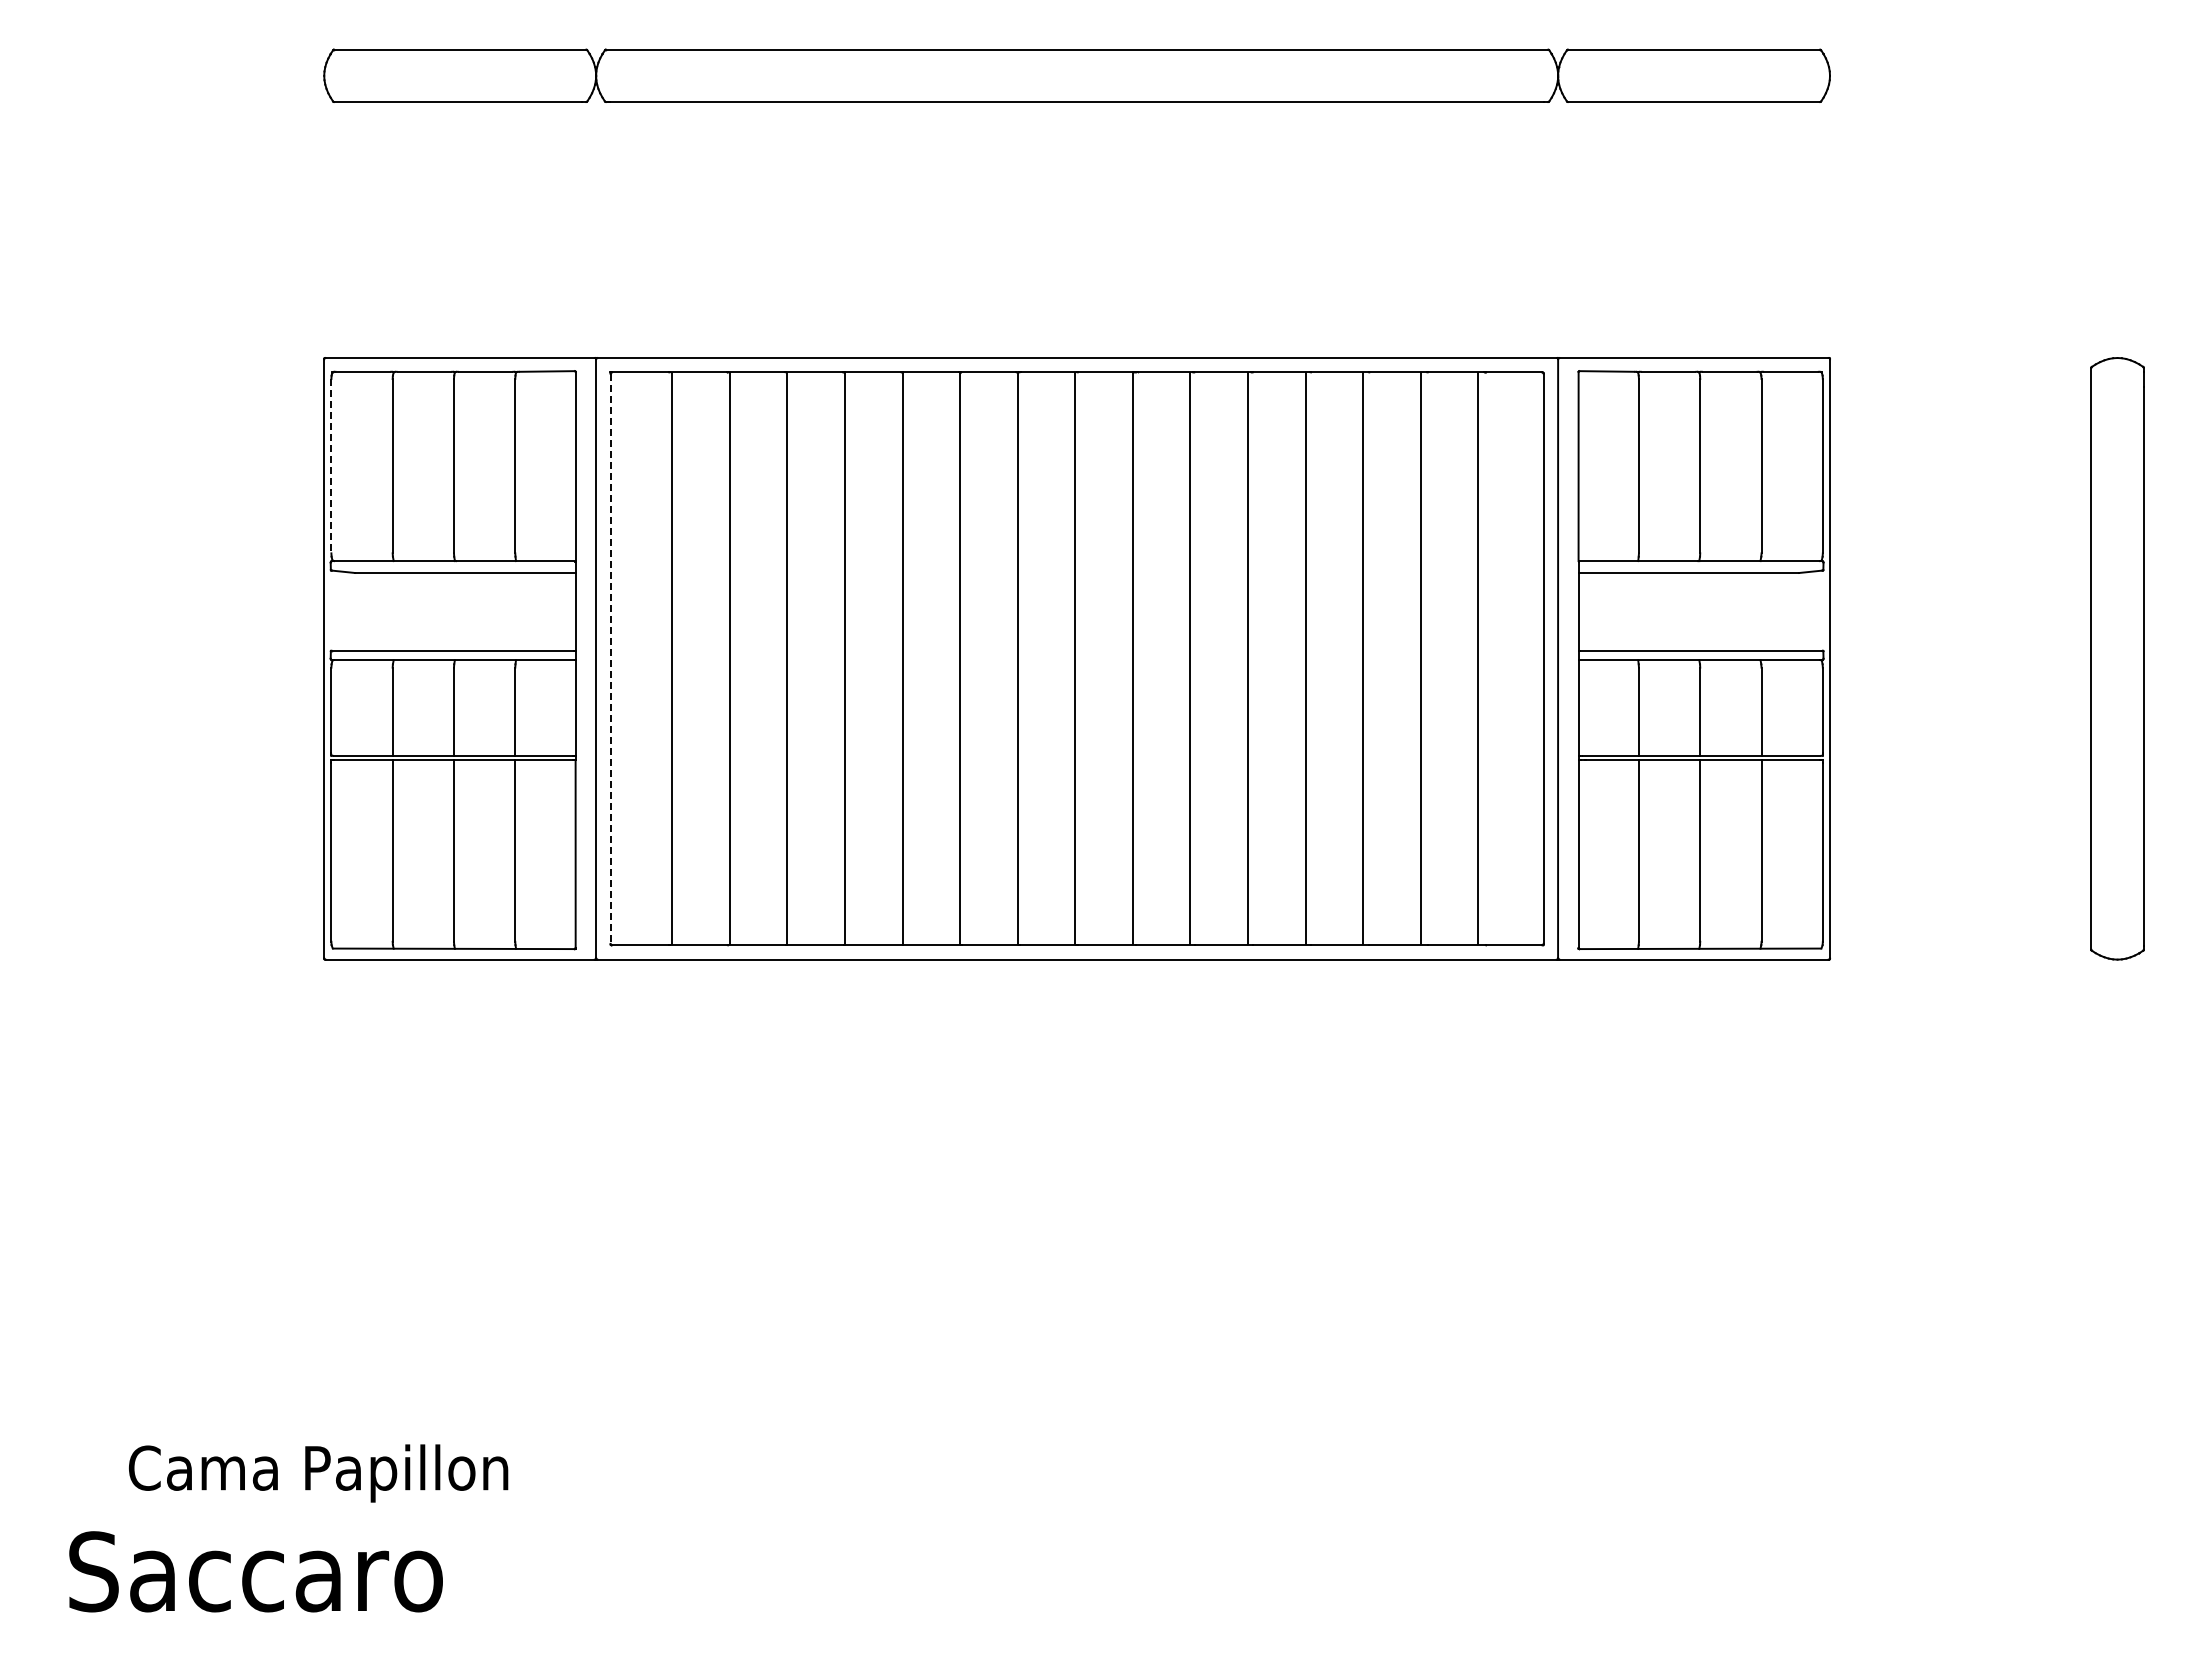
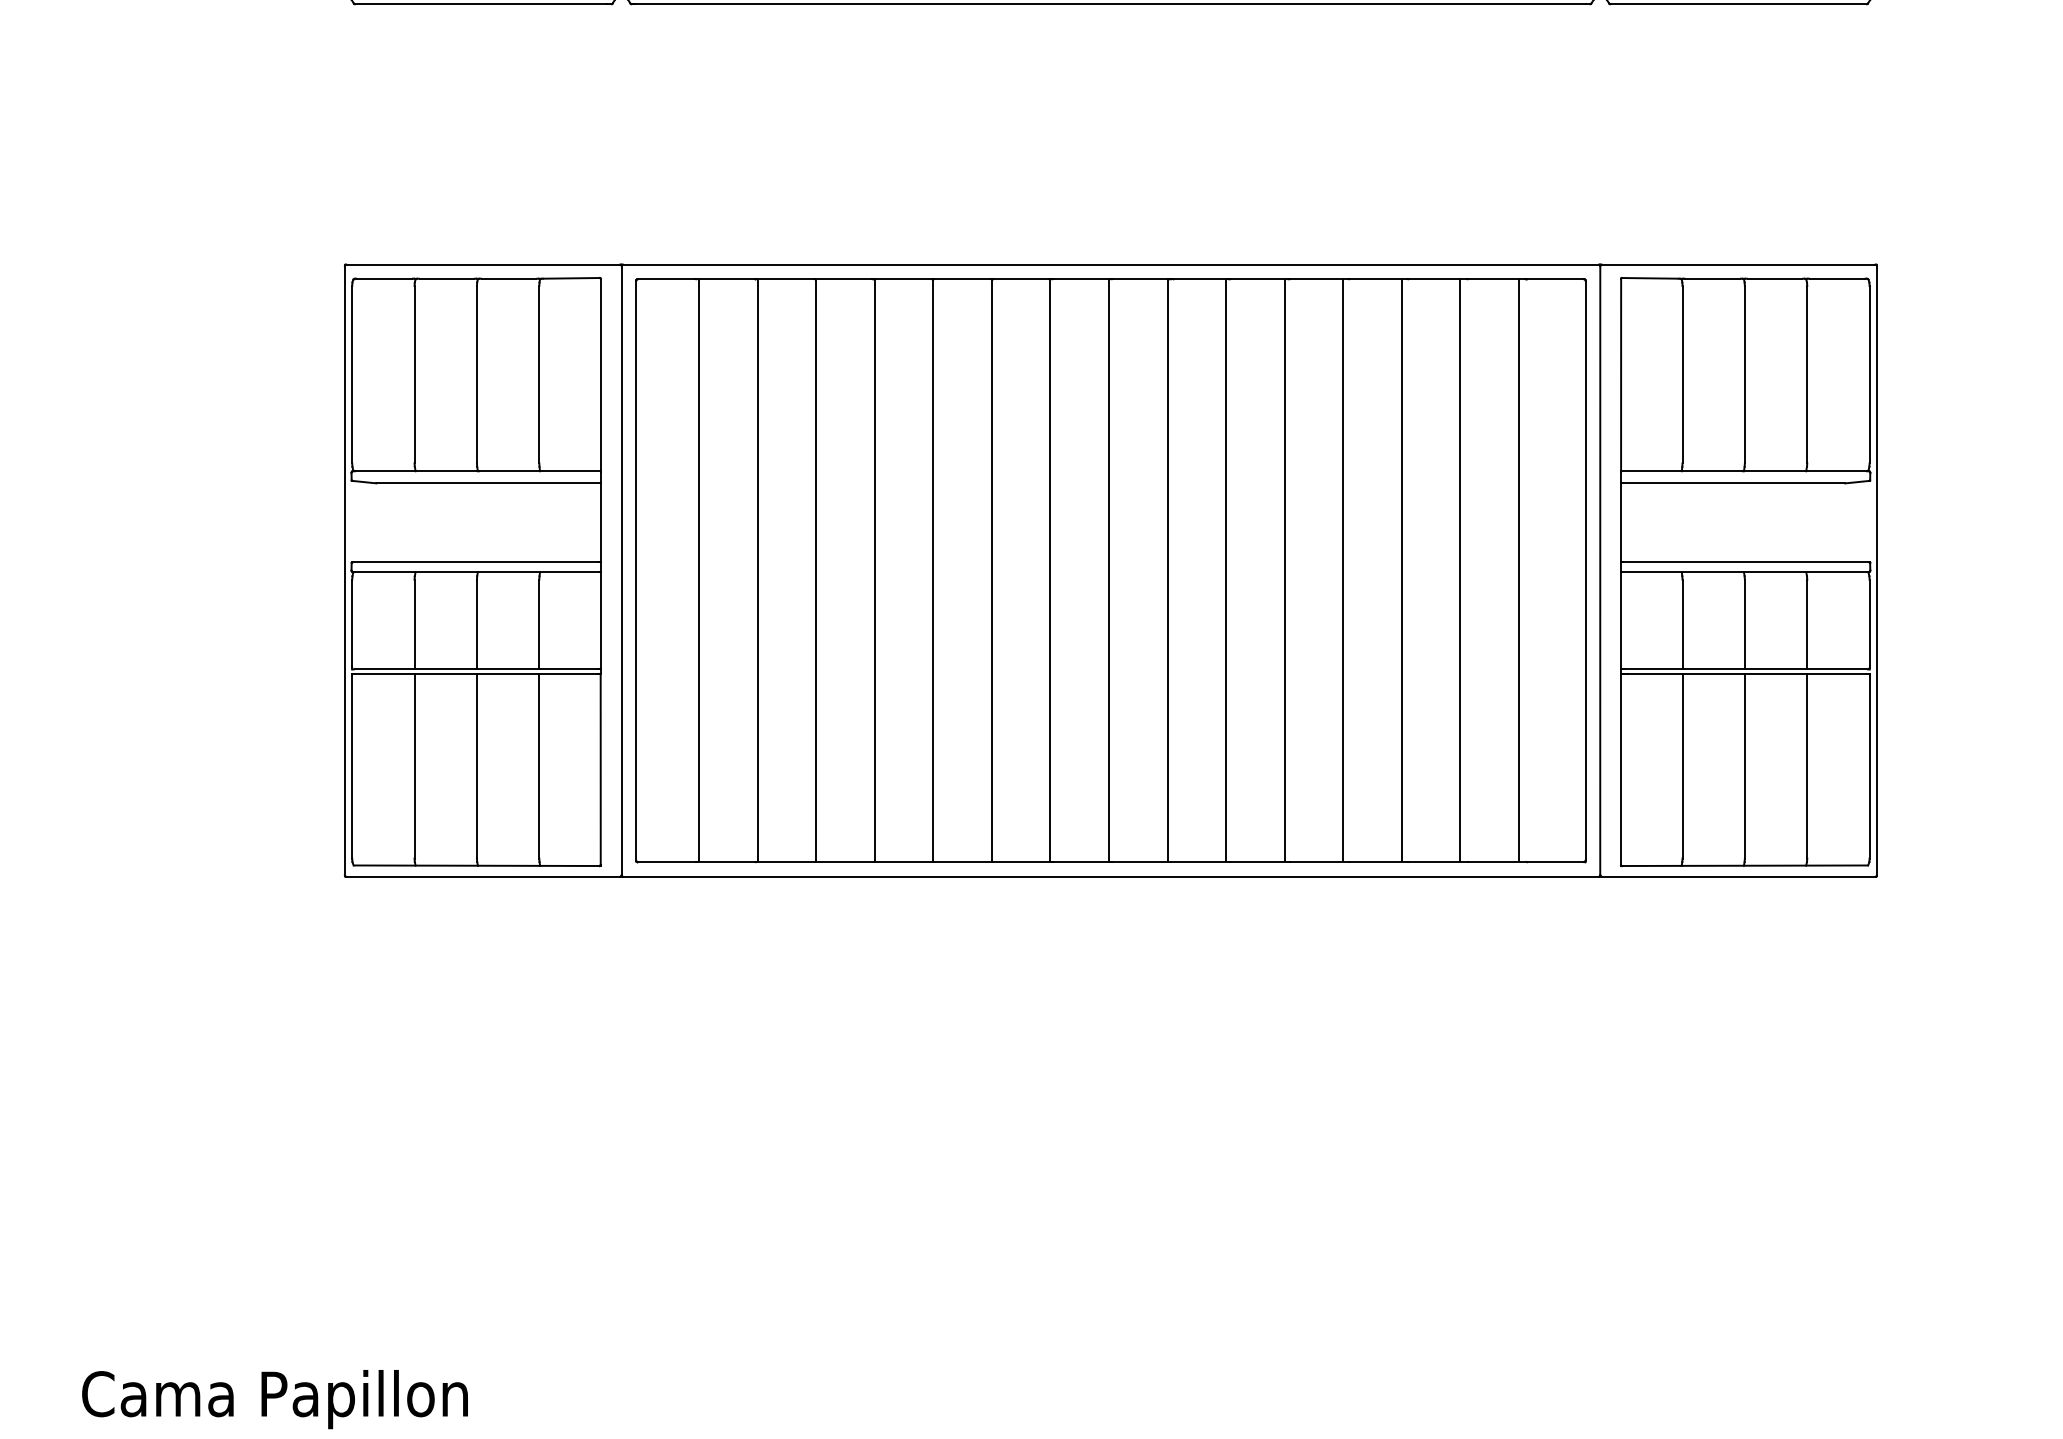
line: (331, 466) -> (352, 375), dashed -> solid
line: (610, 659) -> (636, 571), dashed -> solid
text: (318, 1473) -> (275, 1399), moved

